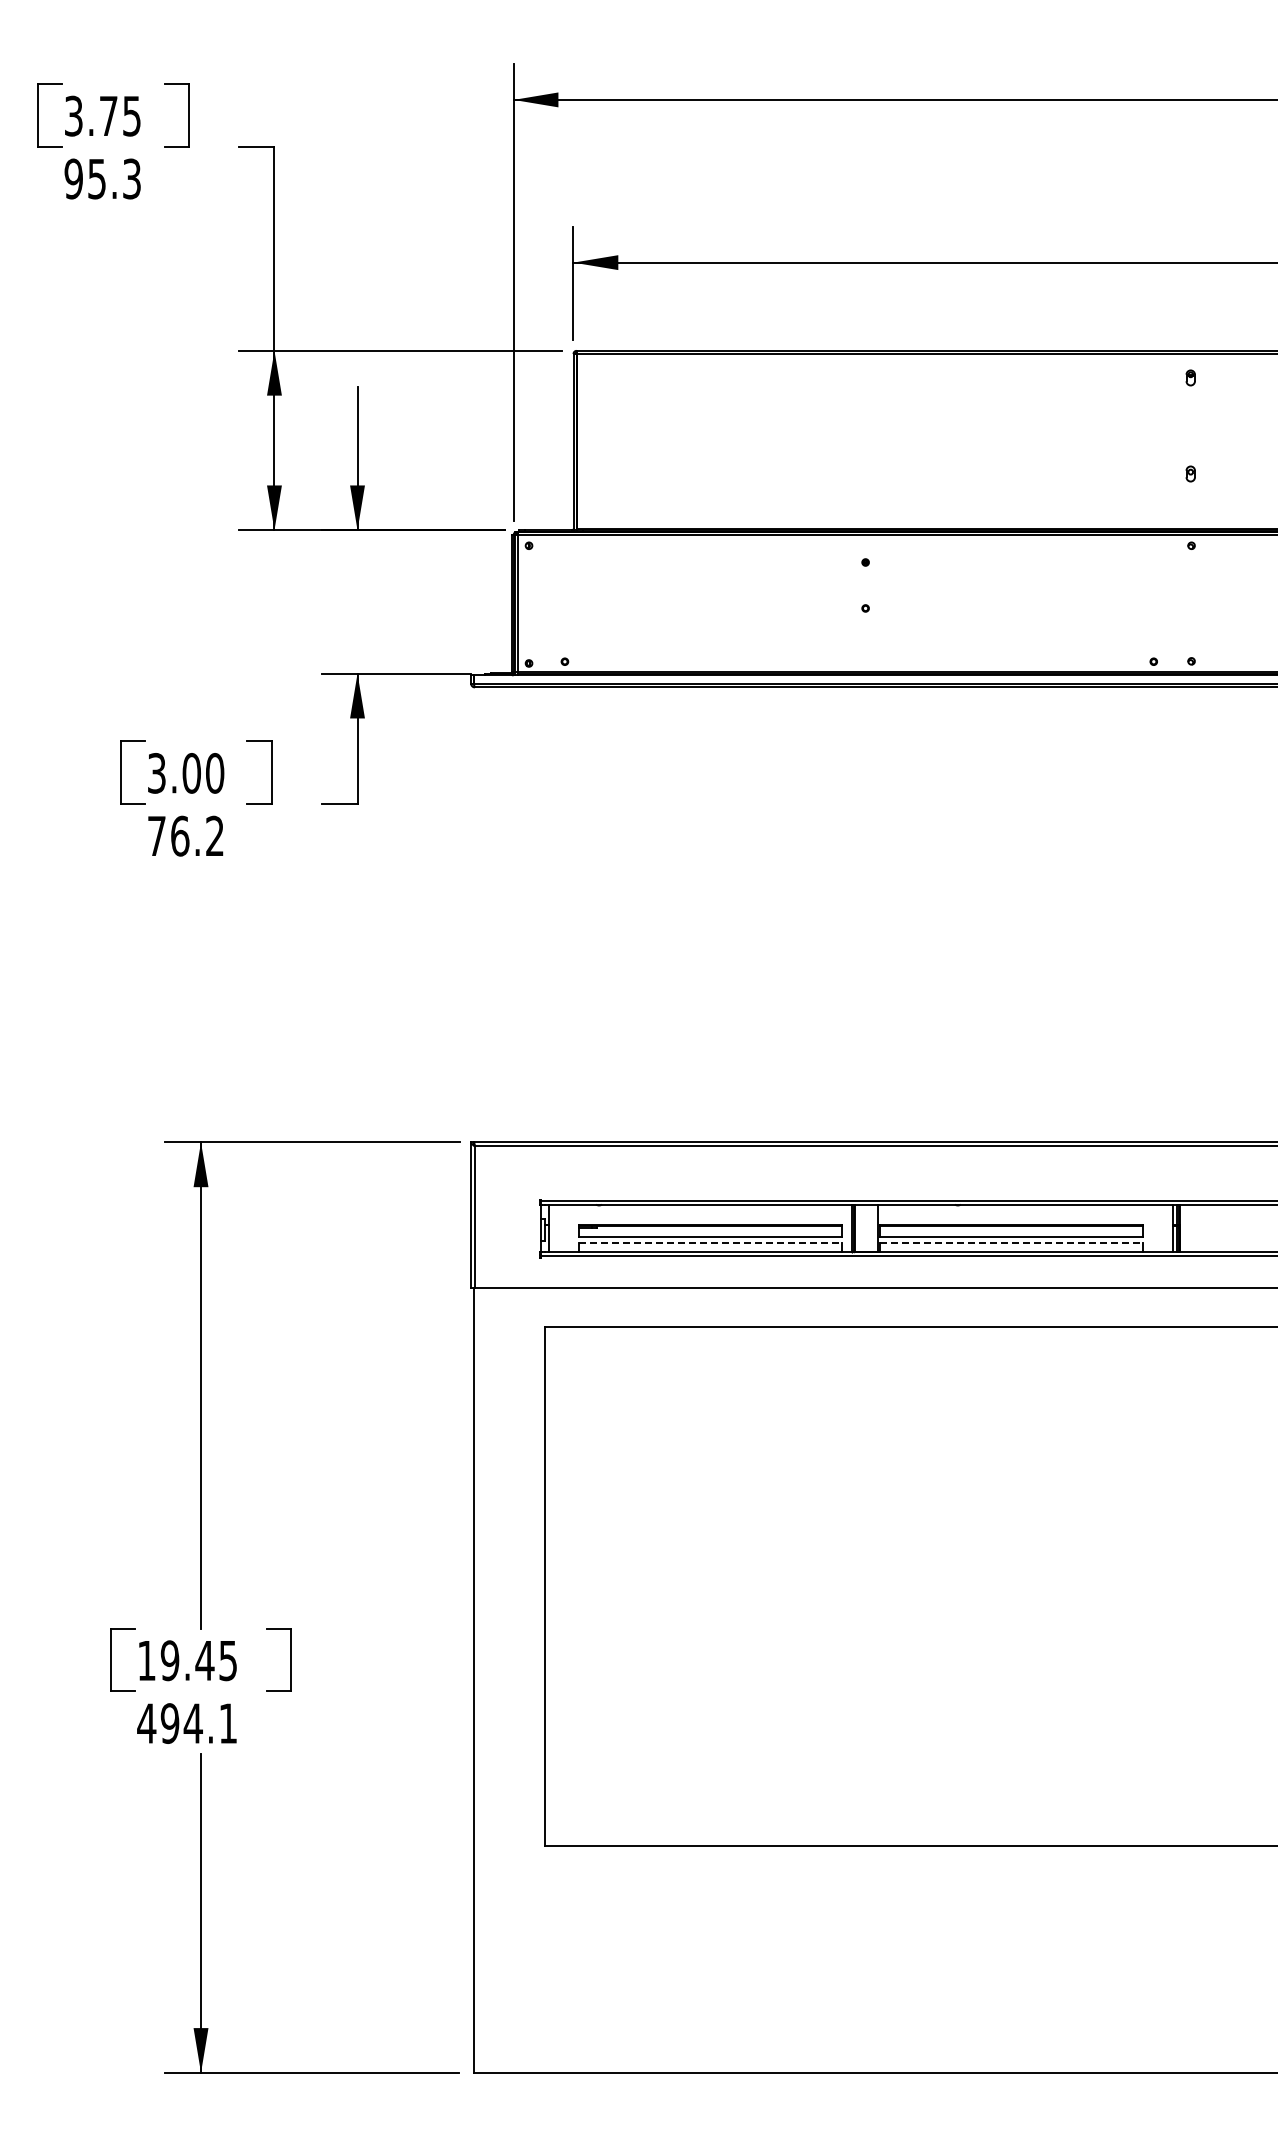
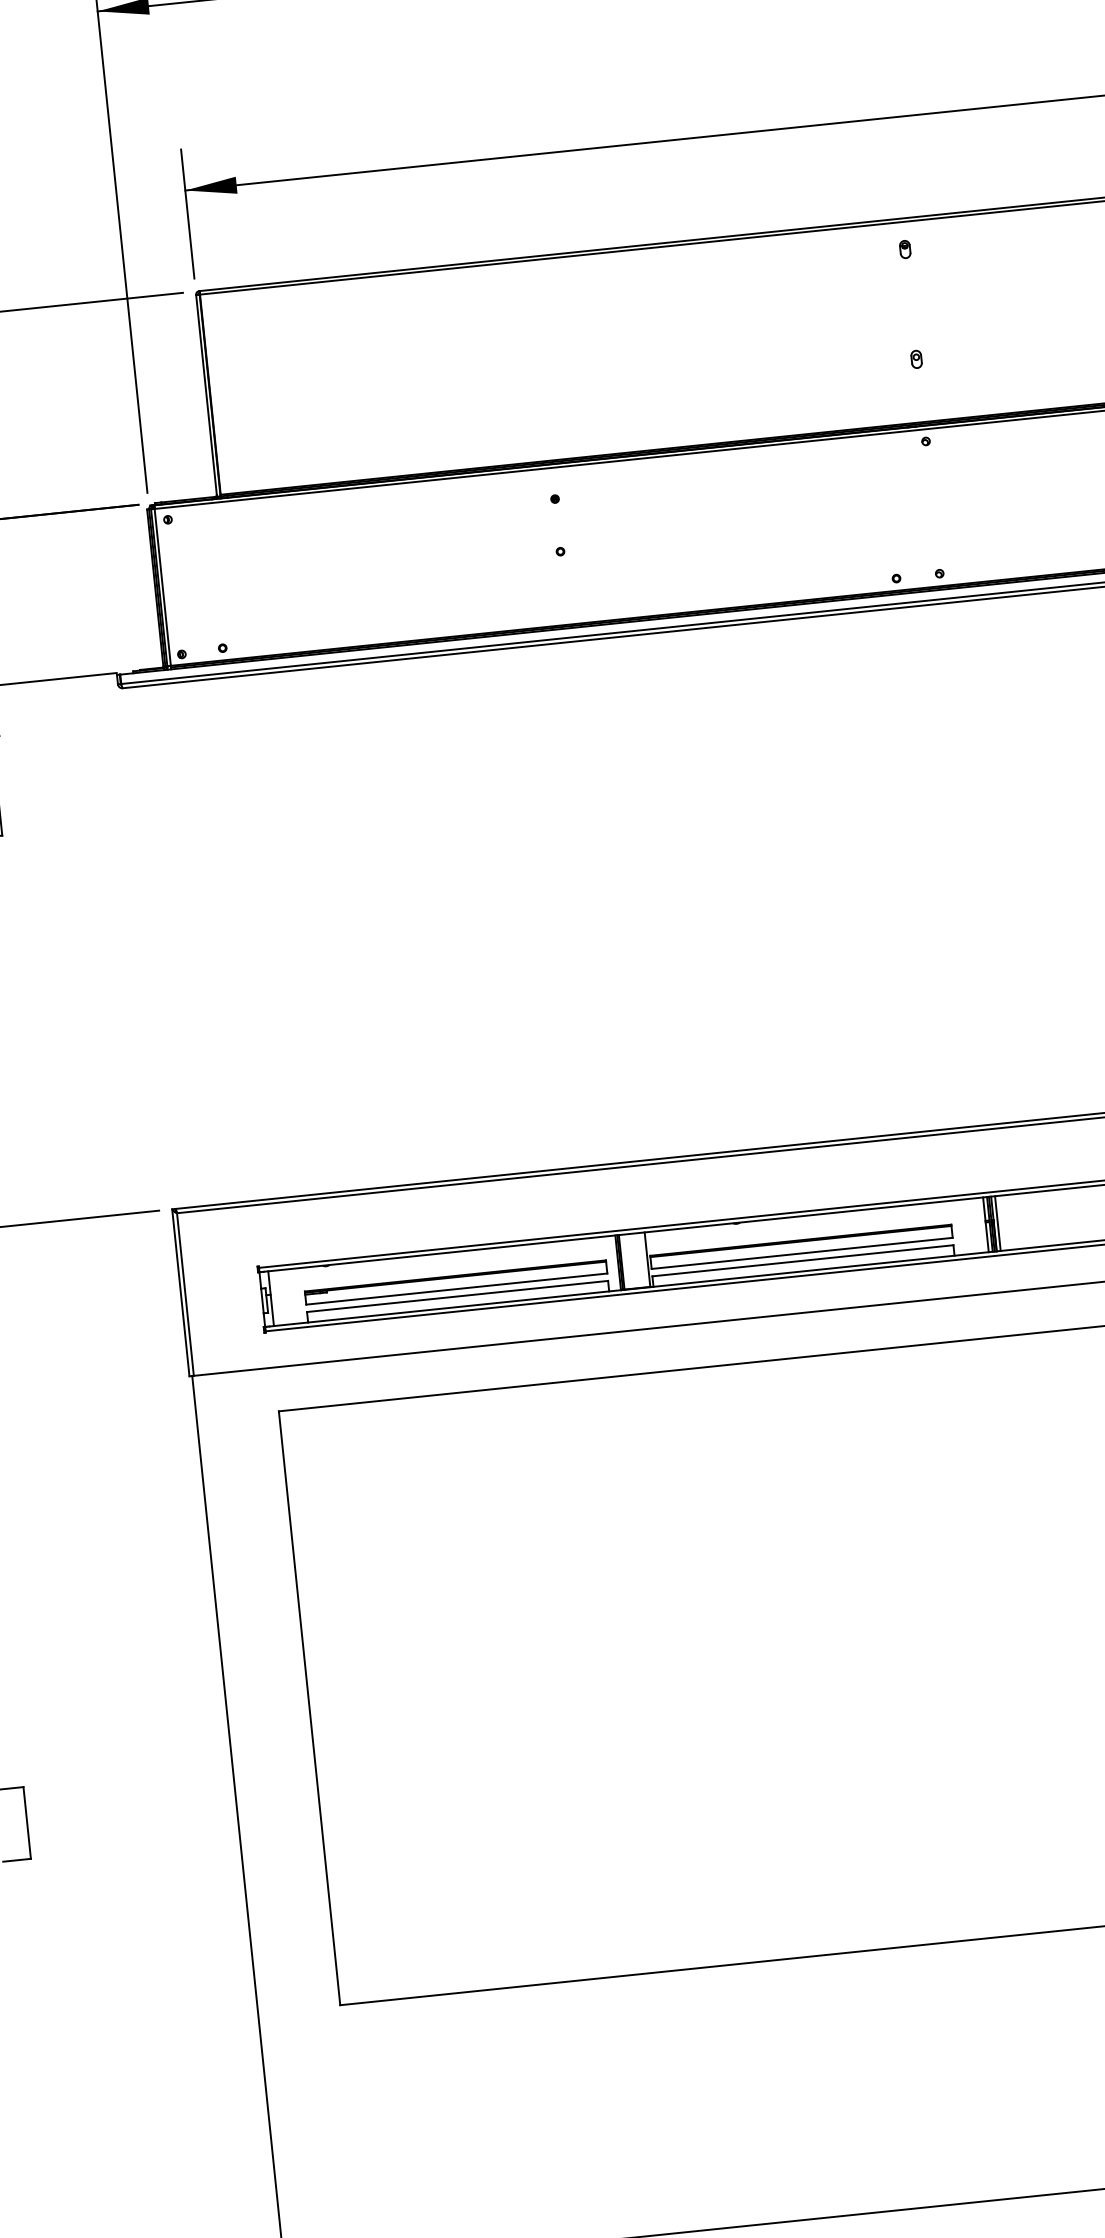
line: (1183, 1228) -> (997, 1223), added
line: (710, 1243) -> (458, 1296), dashed -> solid
line: (1011, 1243) -> (802, 1261), dashed -> solid

